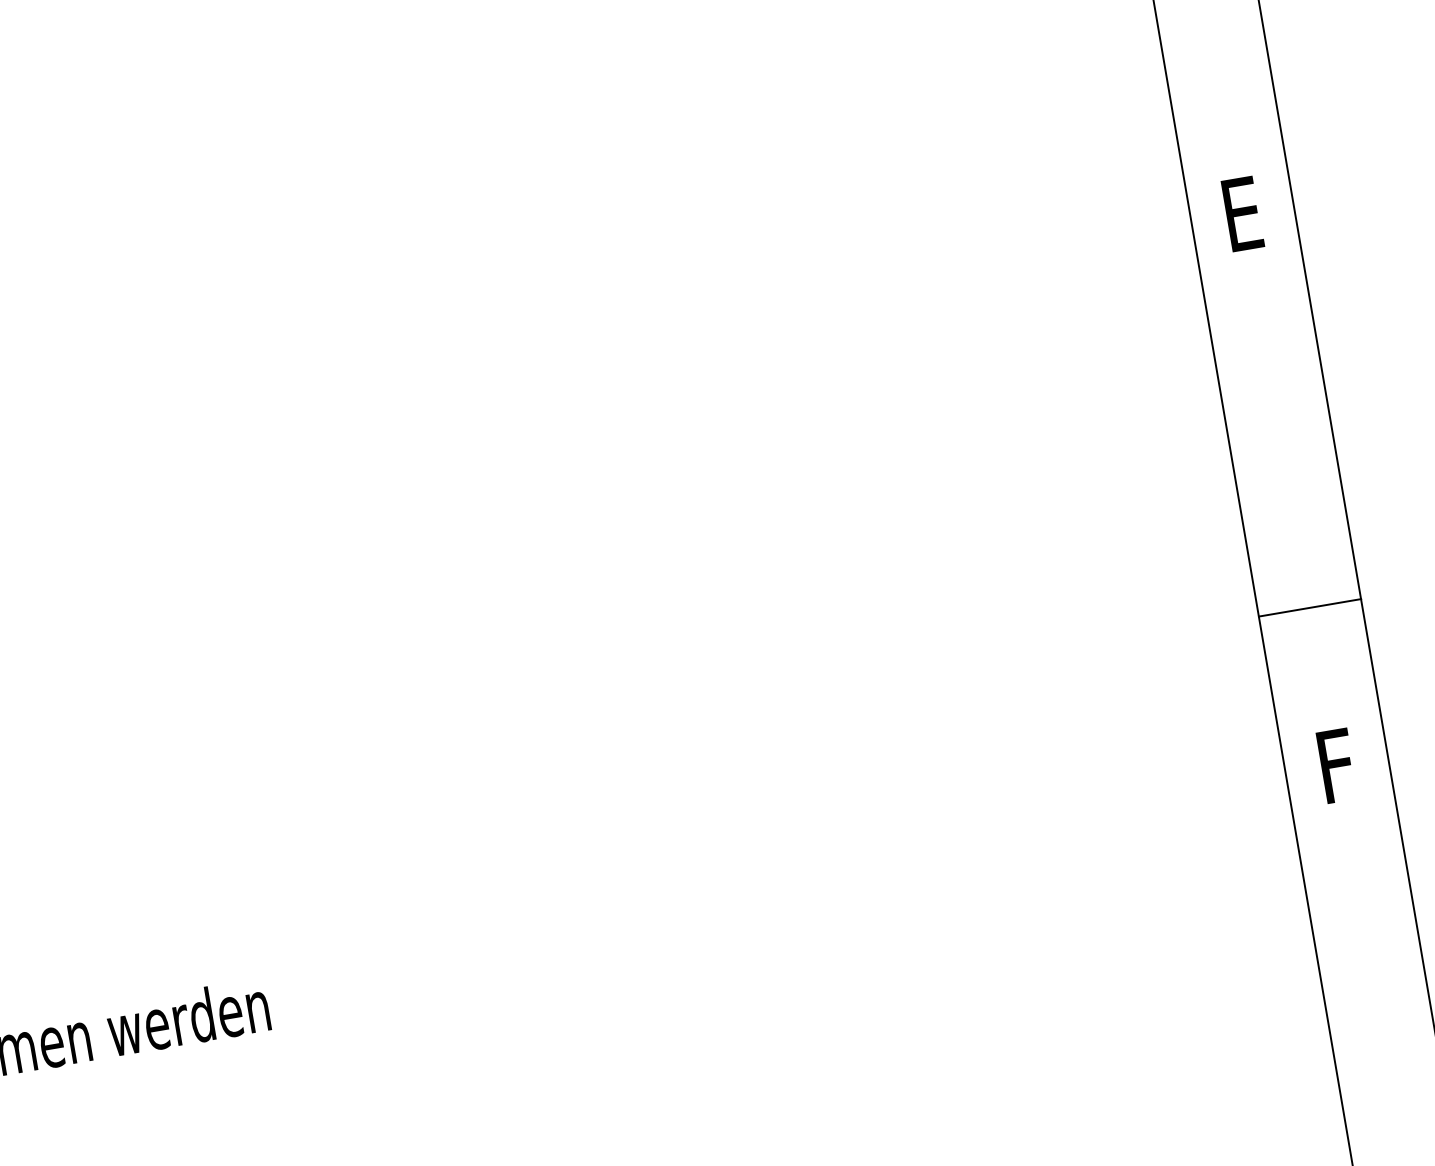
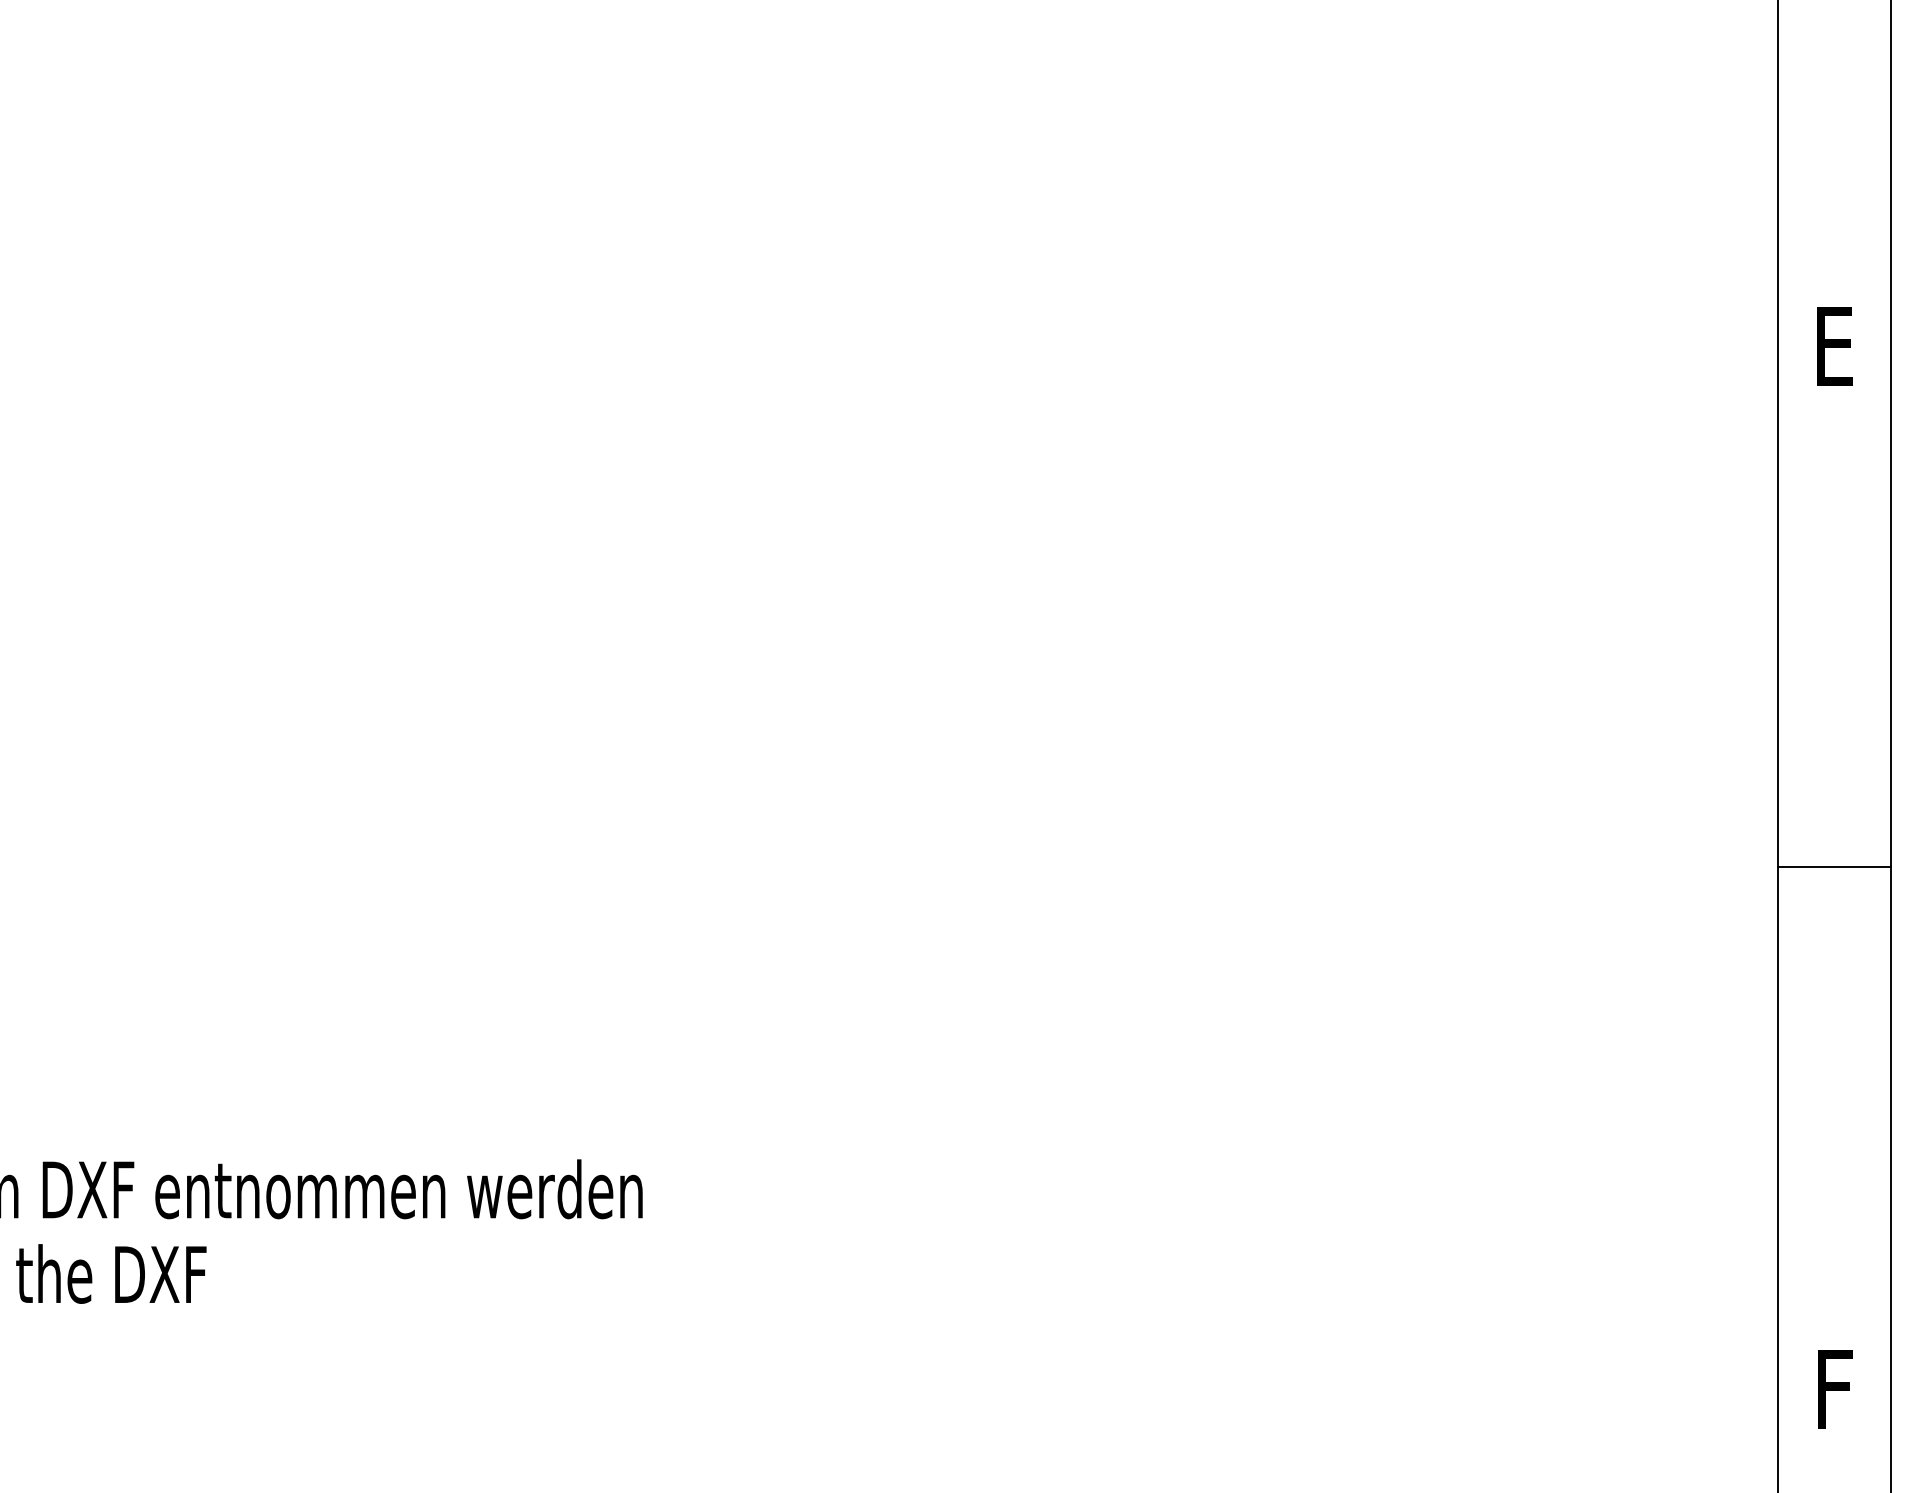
text: (1242, 214) -> (1834, 346), moved
line: (1309, 608) -> (1834, 867), moved
text: (1337, 766) -> (1835, 1389), moved

